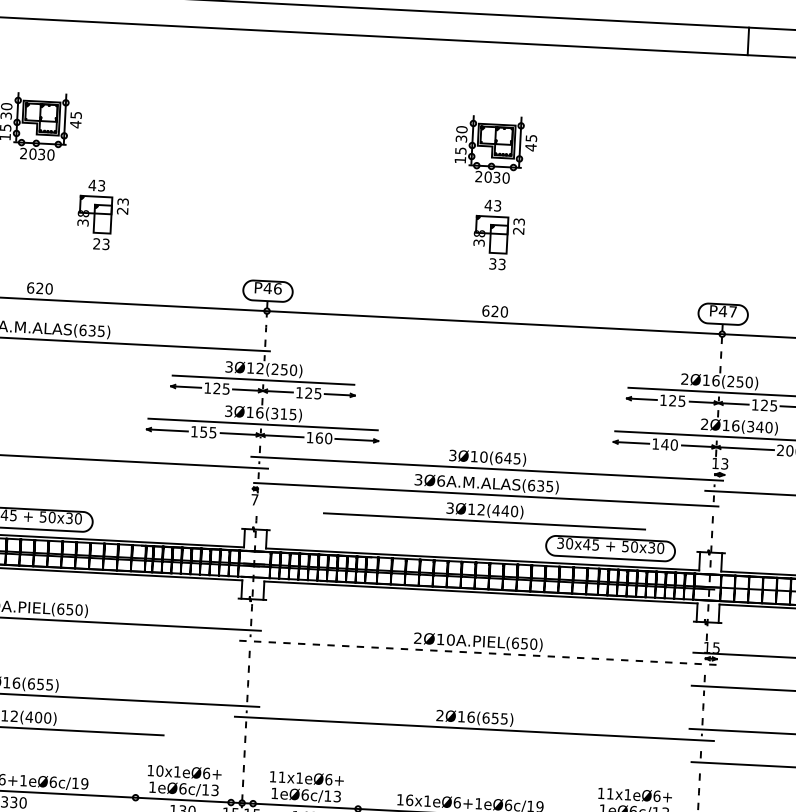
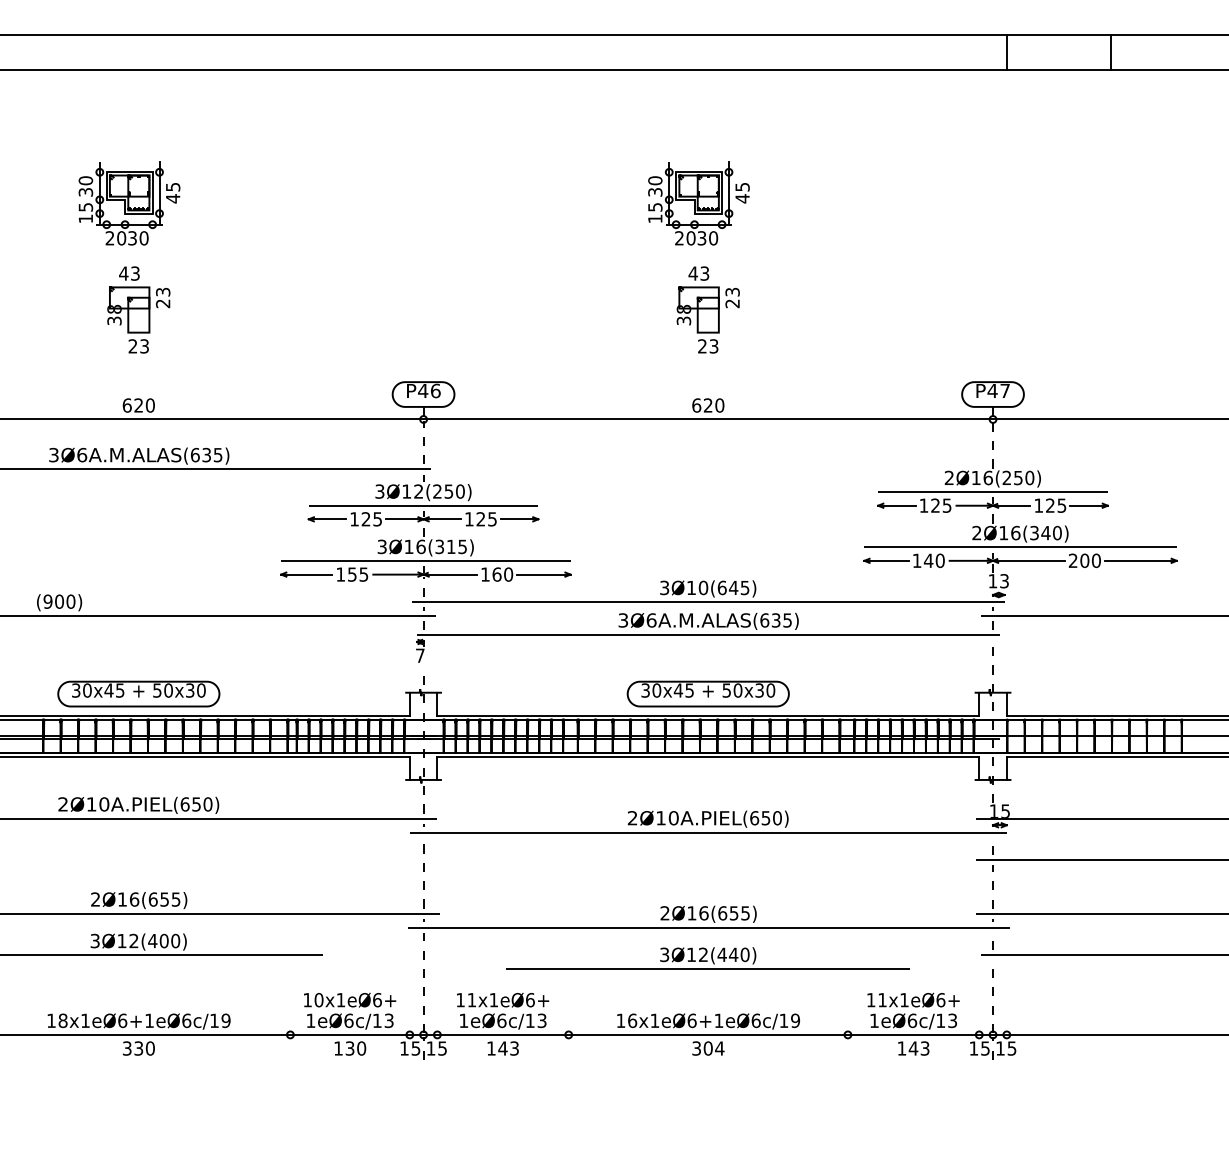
part: (102, 214) -> (138, 309), moved
text: (492, 264) -> (702, 346), 33 -> 23
part: (484, 512) -> (707, 958), moved
part: (609, 548) -> (707, 693), moved
line: (478, 652) -> (708, 832), dashed -> solid

